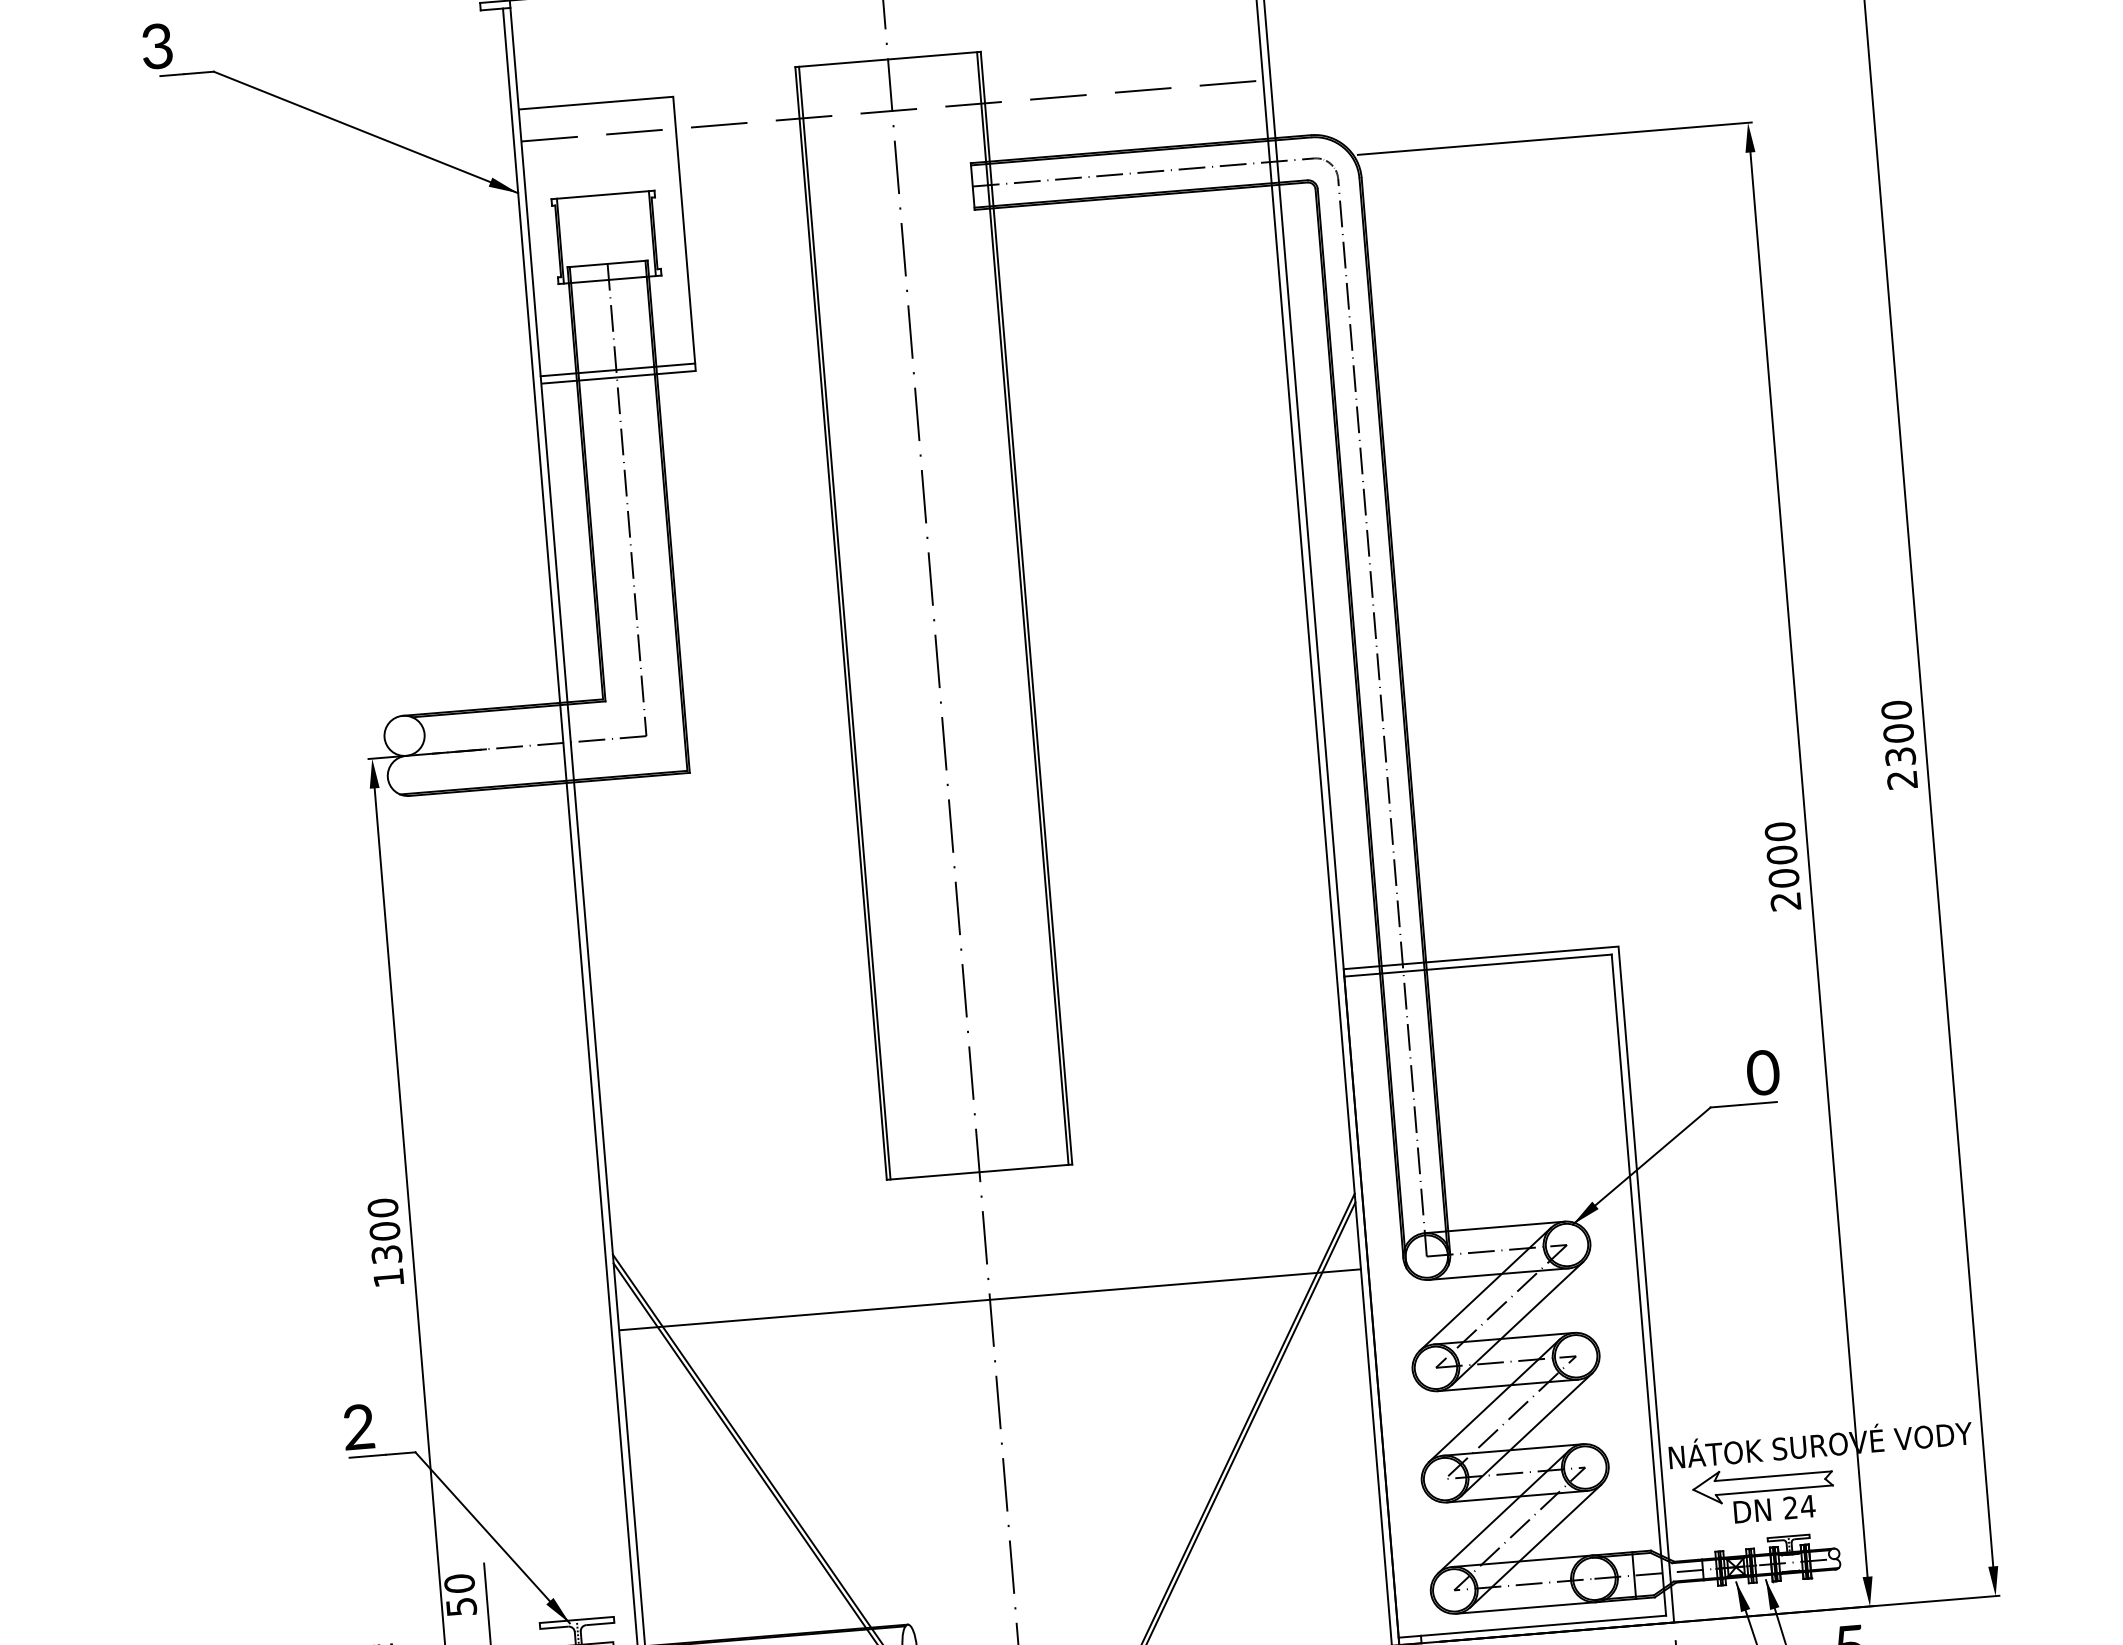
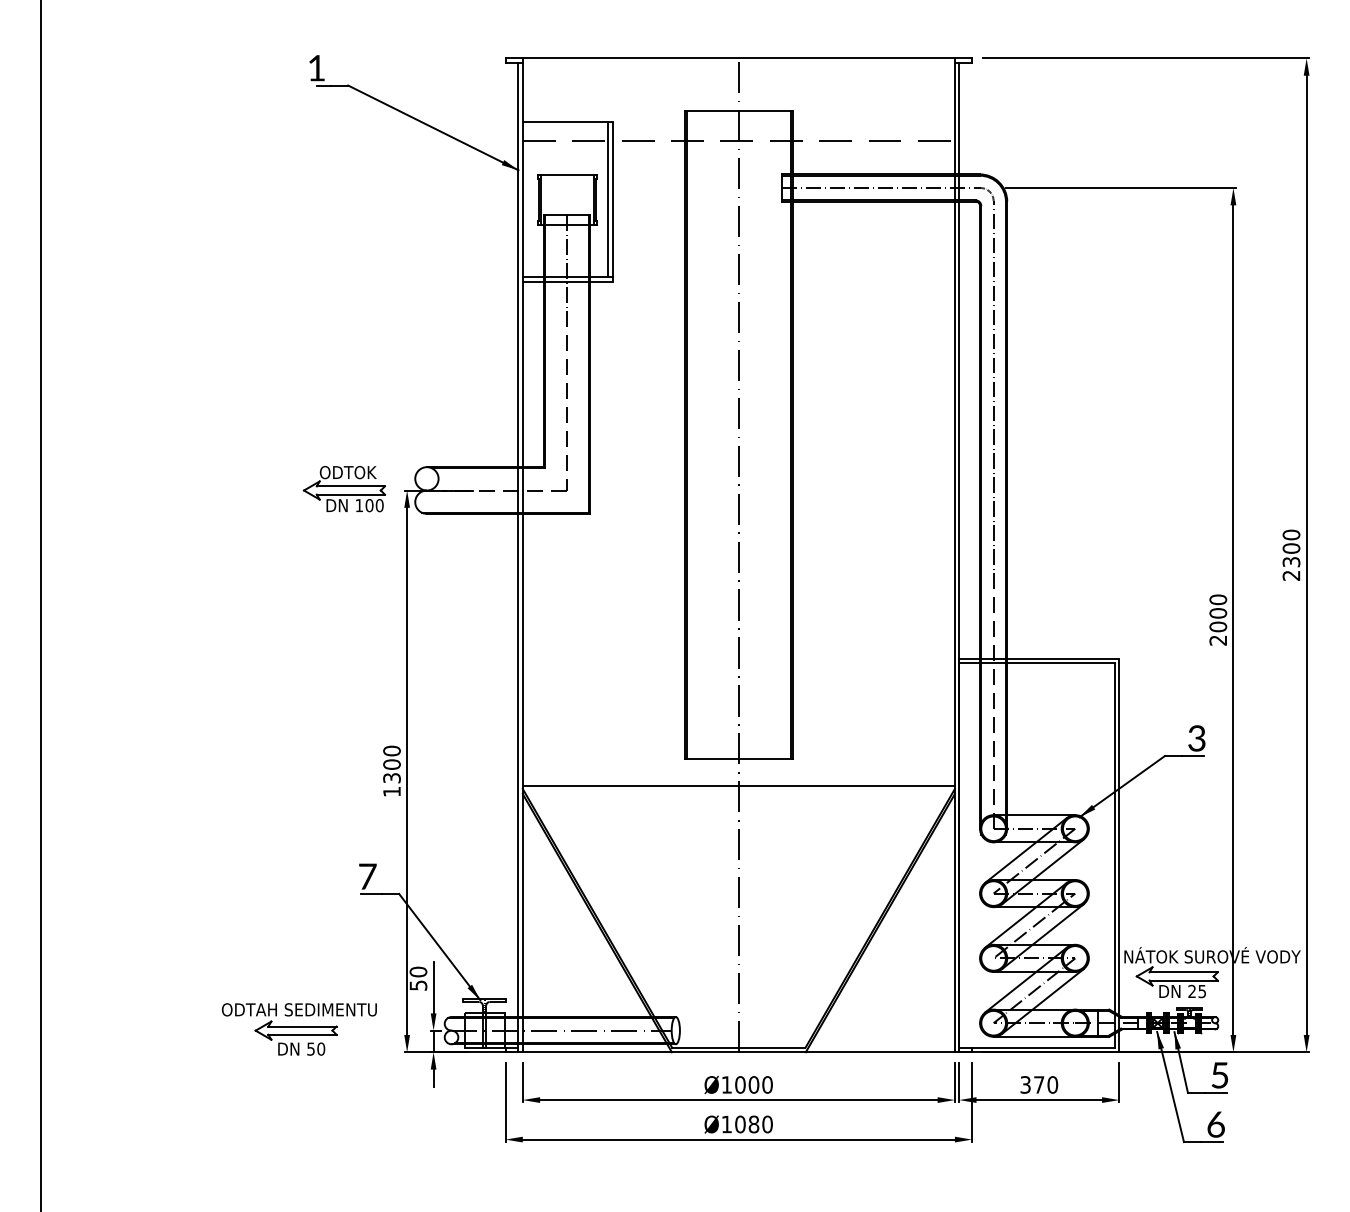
text: (157, 46) -> (316, 68), 3 -> 1
line: (676, 230) -> (608, 199), added
part: (262, 765) -> (343, 489), added
text: (1762, 1072) -> (1196, 738), 0 -> 3
line: (989, 1300) -> (738, 786), moved
text: (358, 1426) -> (367, 876), 2 -> 7
text: (1808, 1506) -> (1202, 991), 24 -> 25

